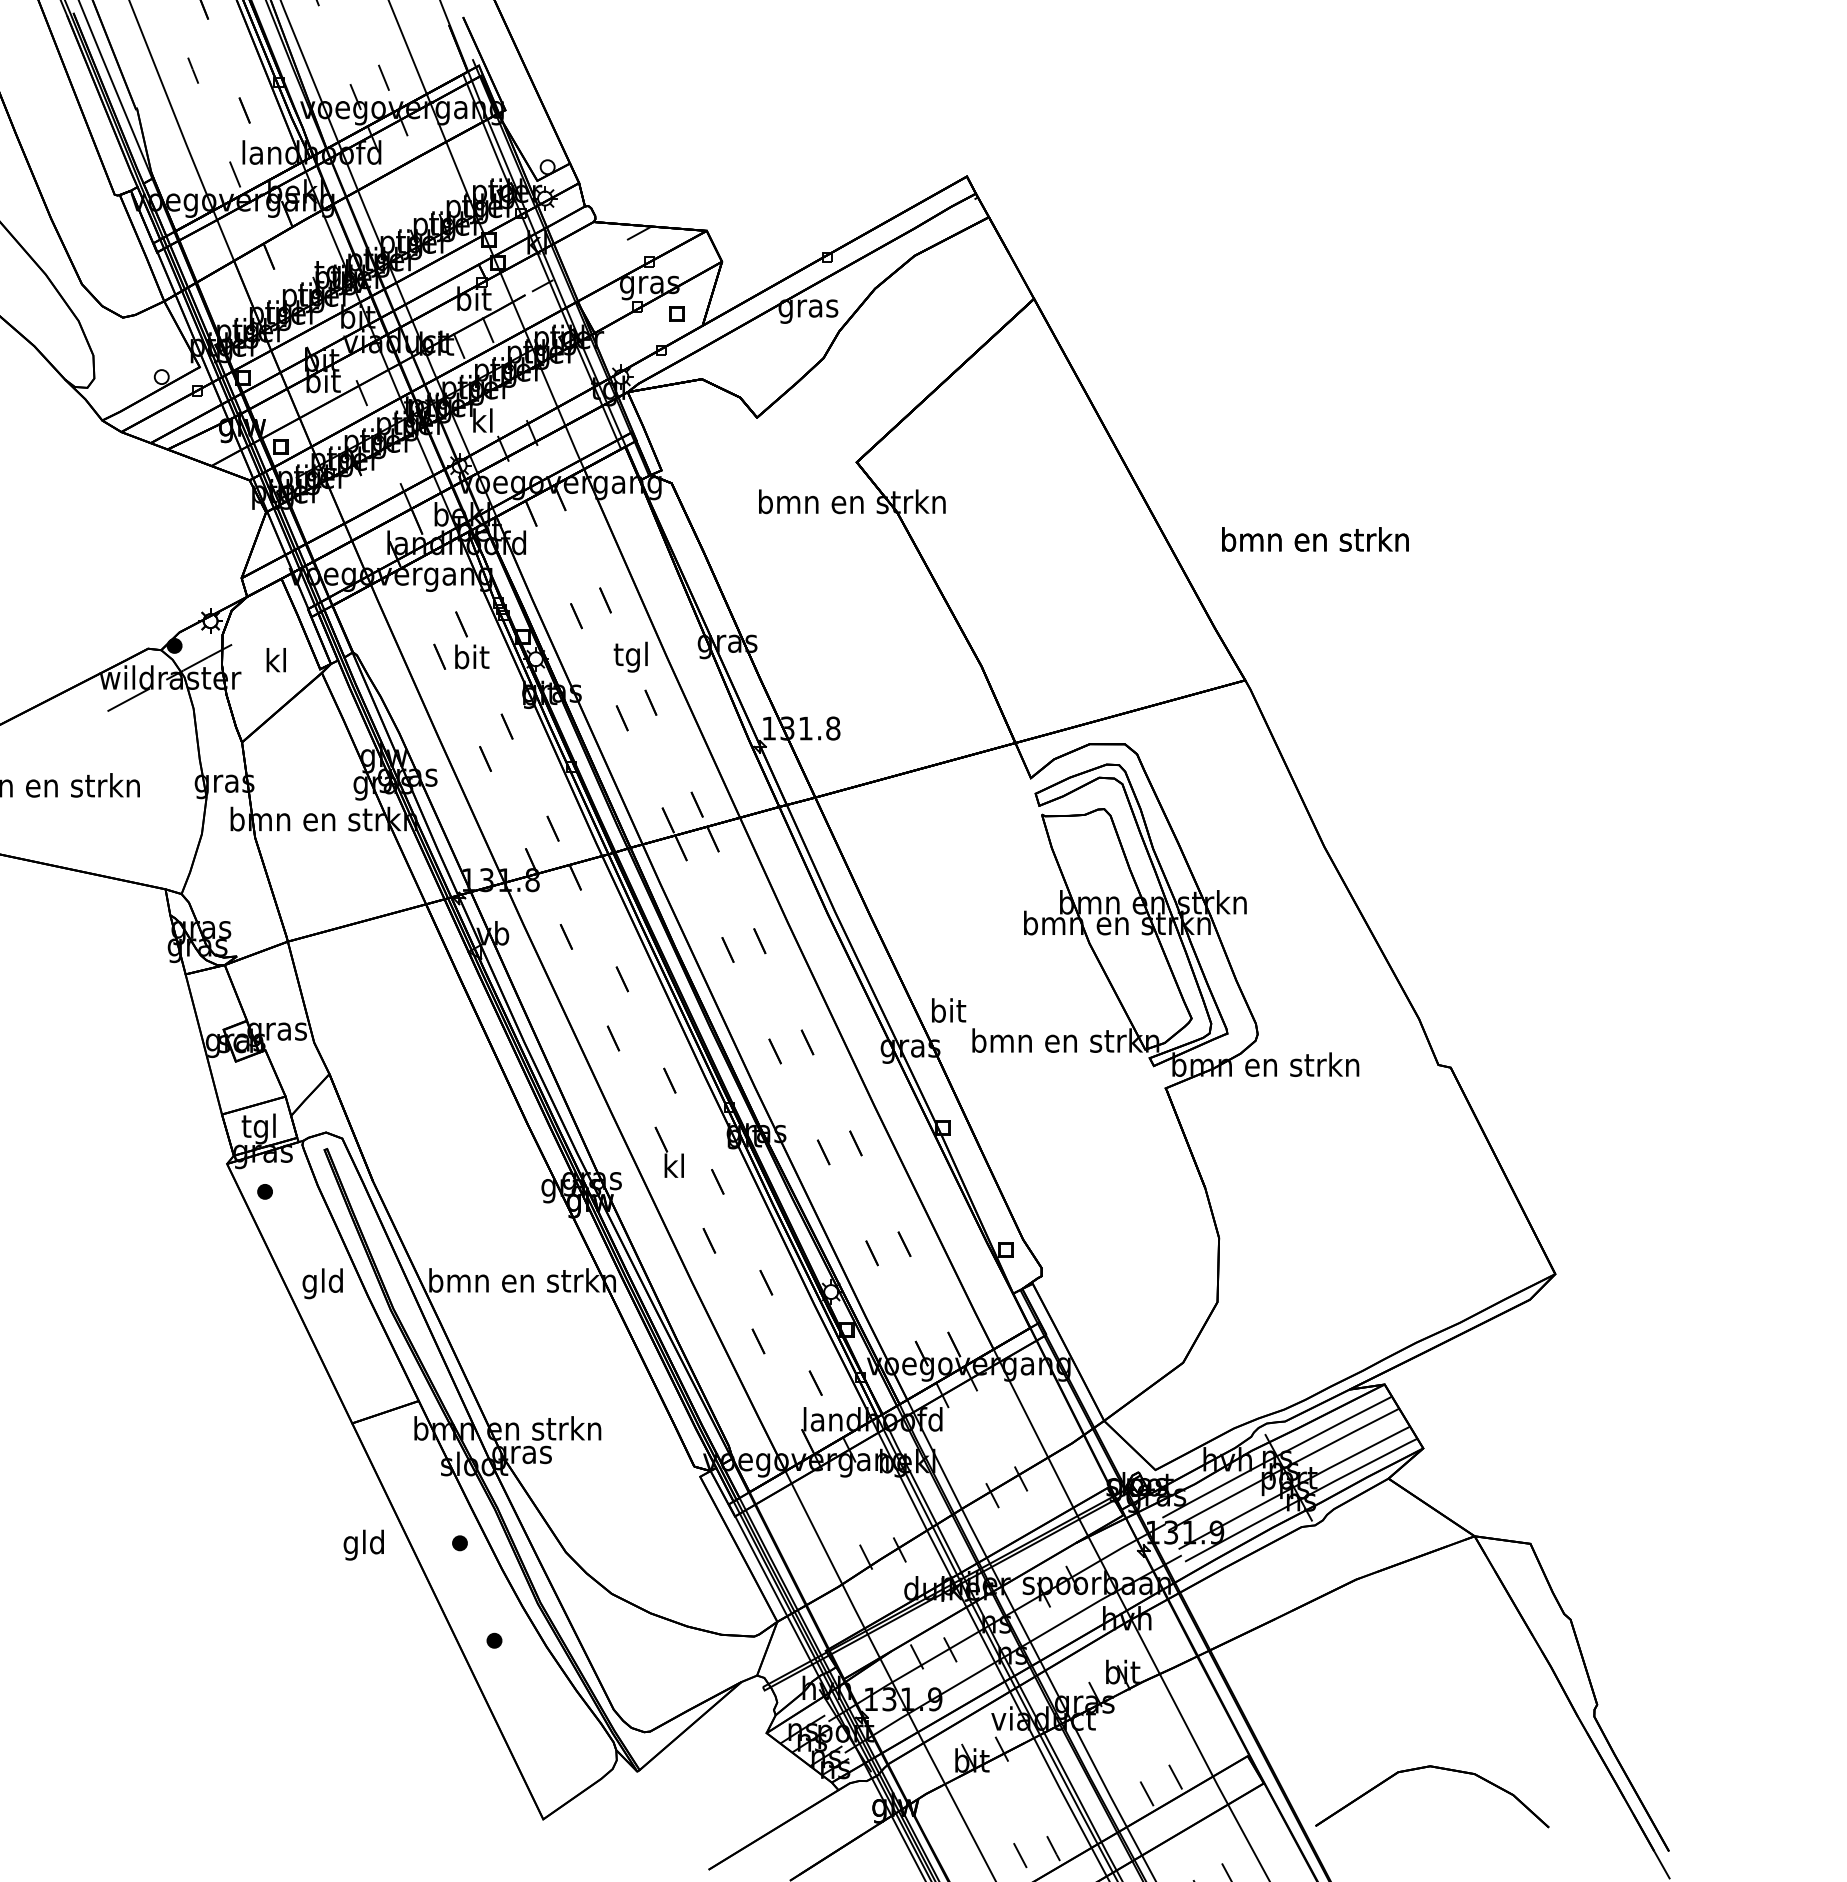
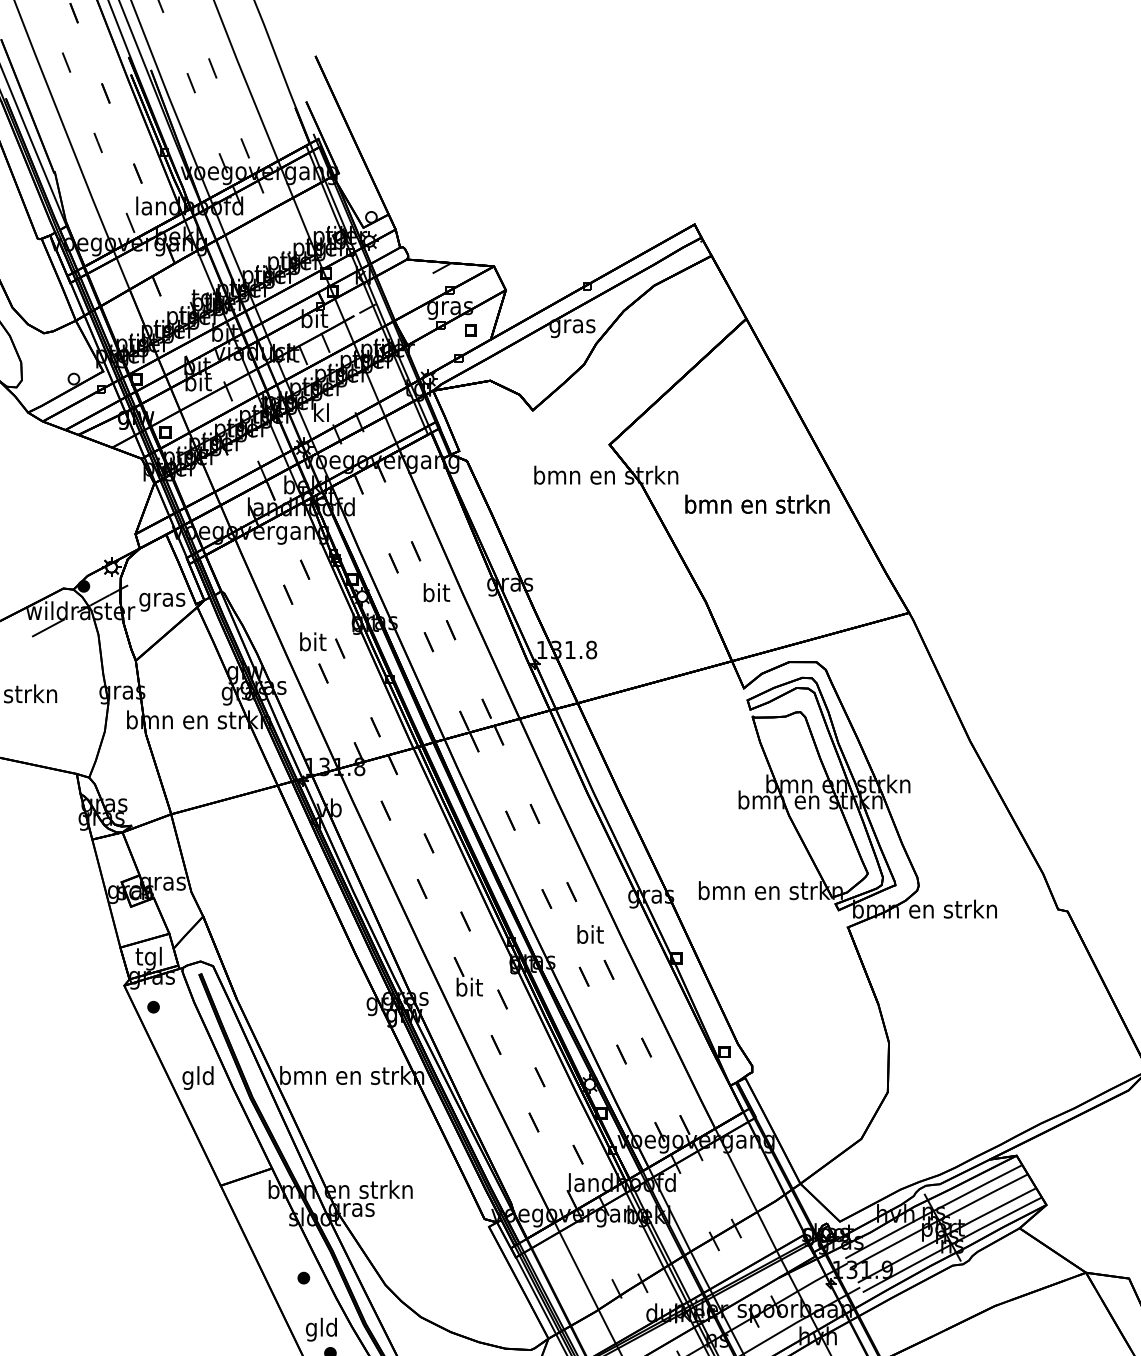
text: (1315, 539) -> (757, 504), moved
text: (472, 656) -> (313, 641), moved
text: (631, 656) -> (436, 594), tgl -> bit
text: (276, 663) -> (162, 599), kl -> gras
text: (949, 1010) -> (591, 934), moved
text: (675, 1165) -> (469, 986), kl -> bit
text: (363, 1544) -> (321, 1329), moved

